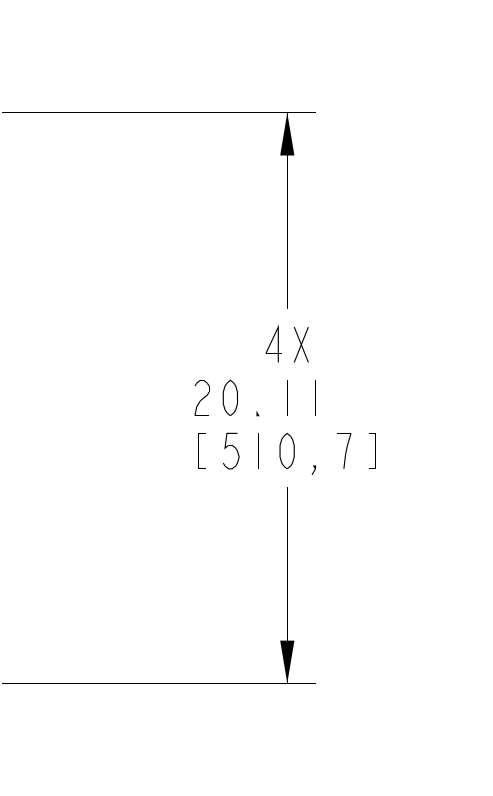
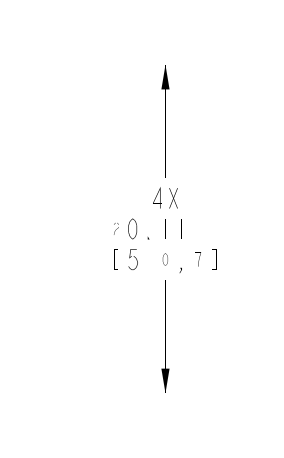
part: (202, 397) -> (116, 228), size x0.6
part: (287, 450) -> (165, 259), size x0.6
part: (344, 450) -> (198, 259), size x0.7

